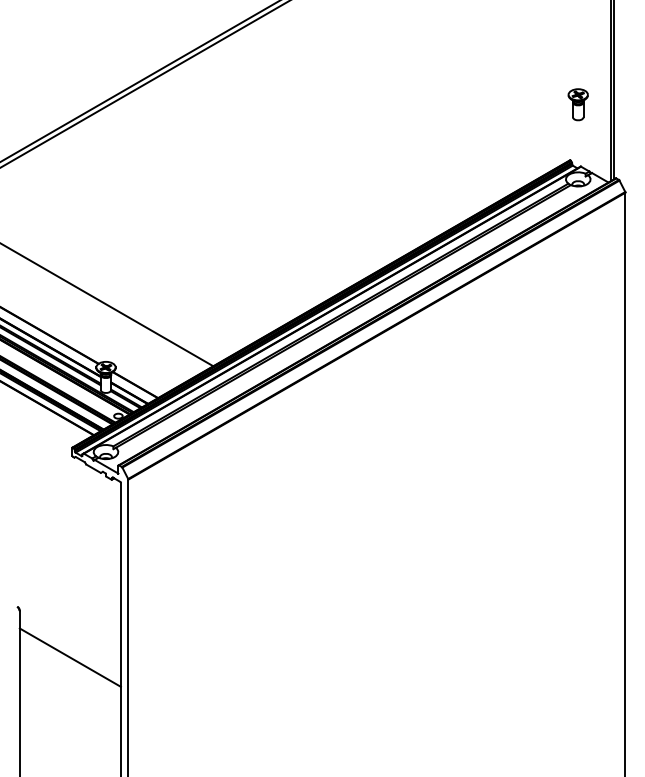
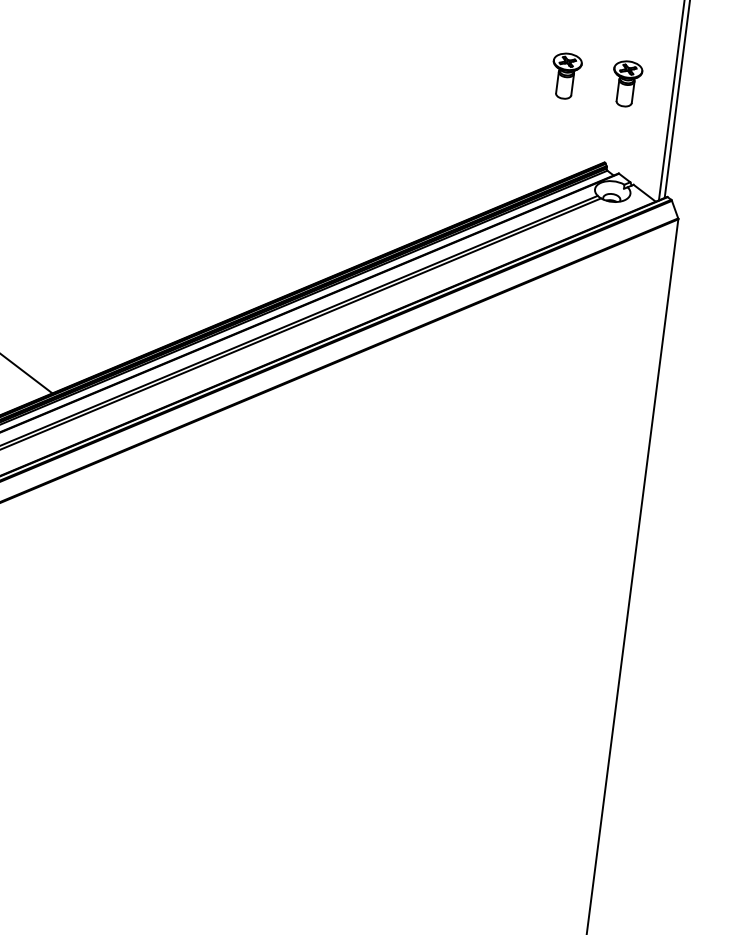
part: (535, 104) -> (564, 75), added

